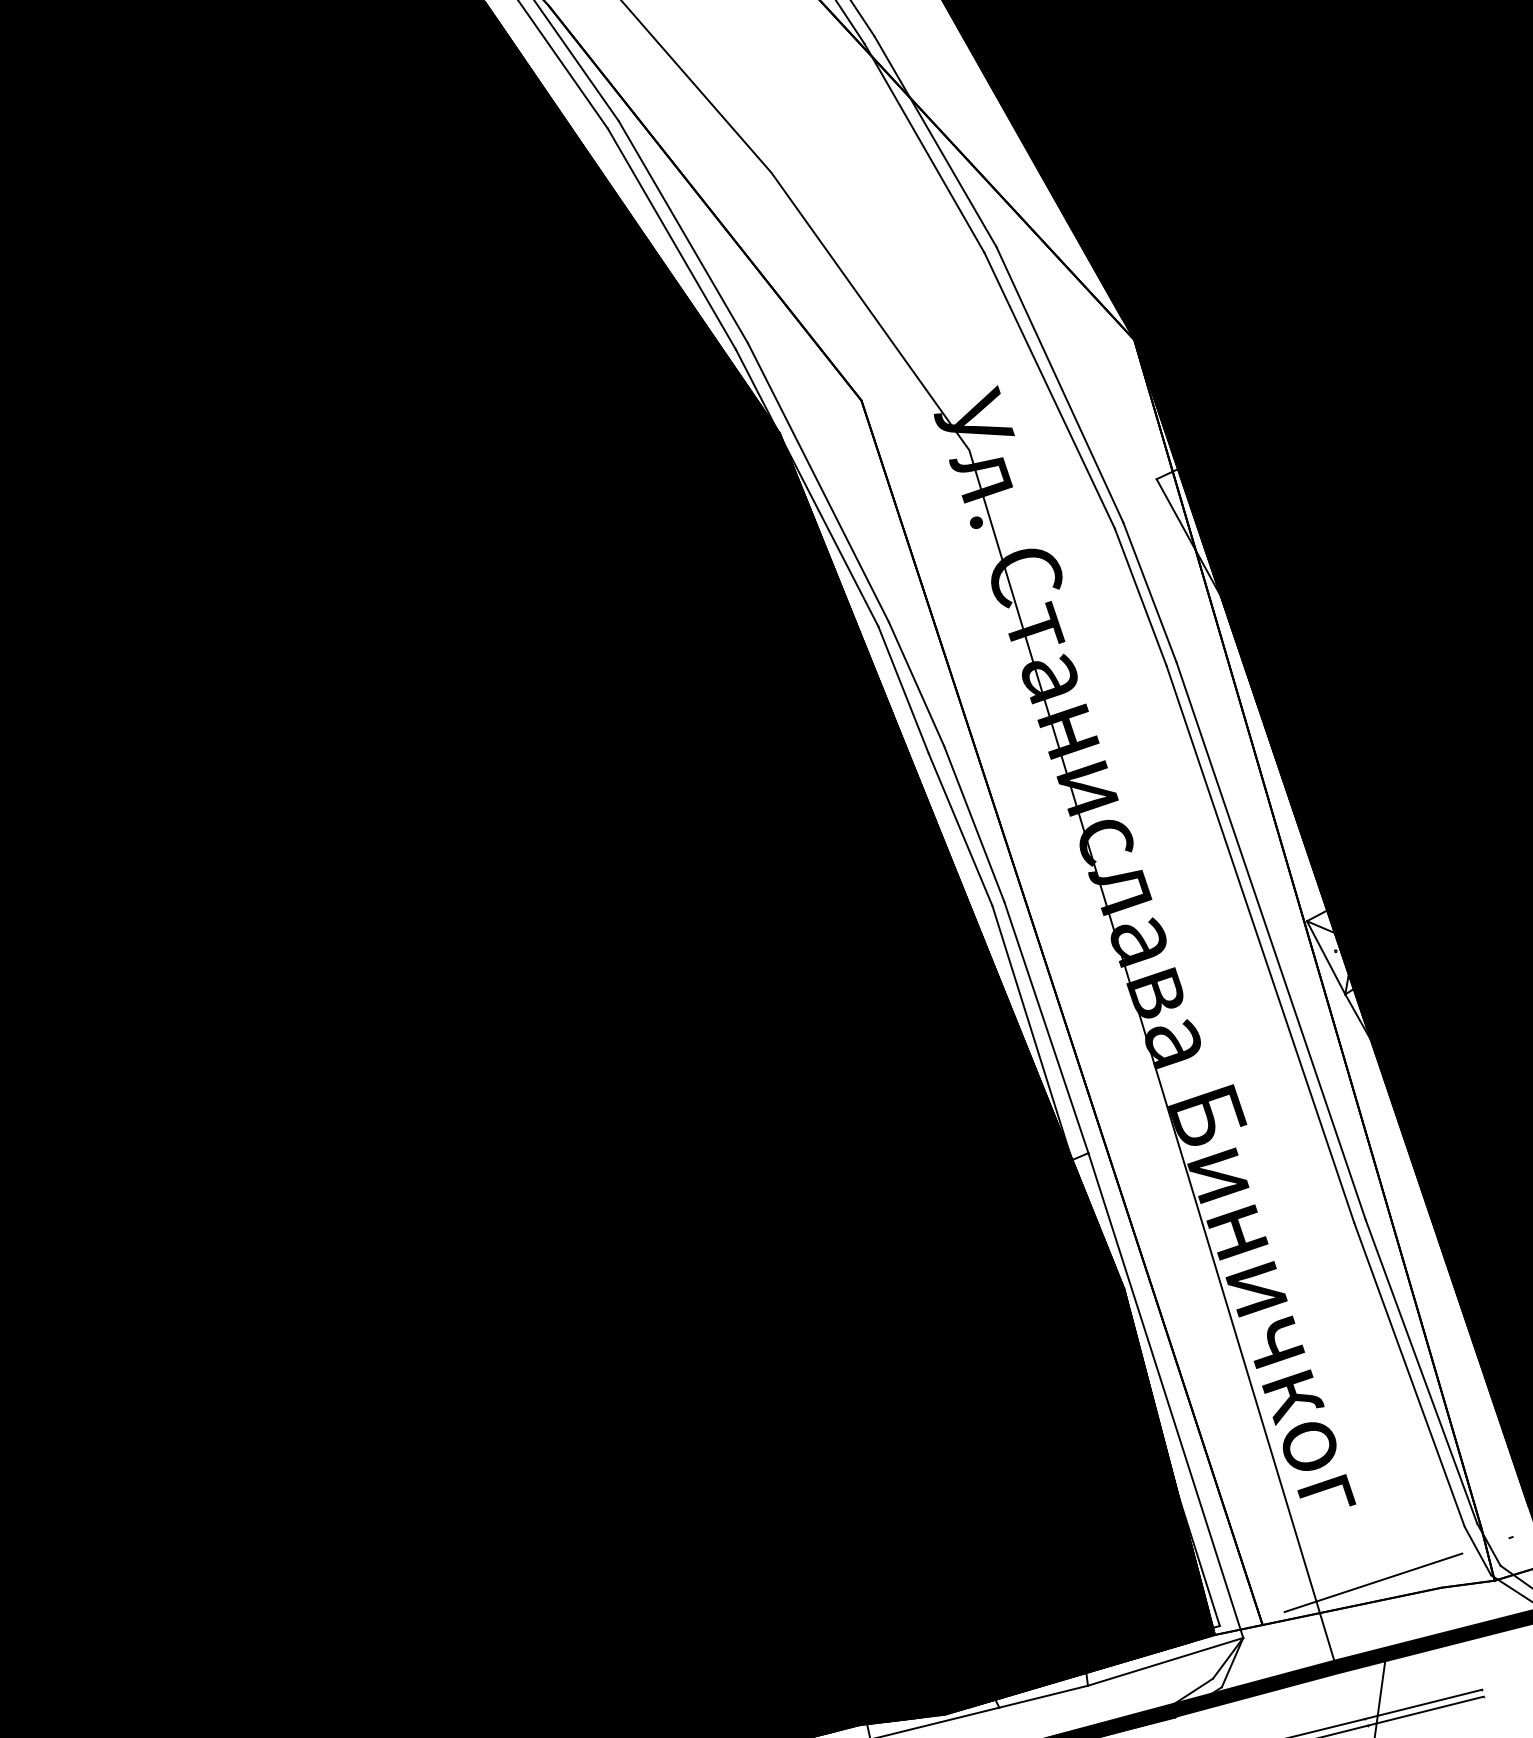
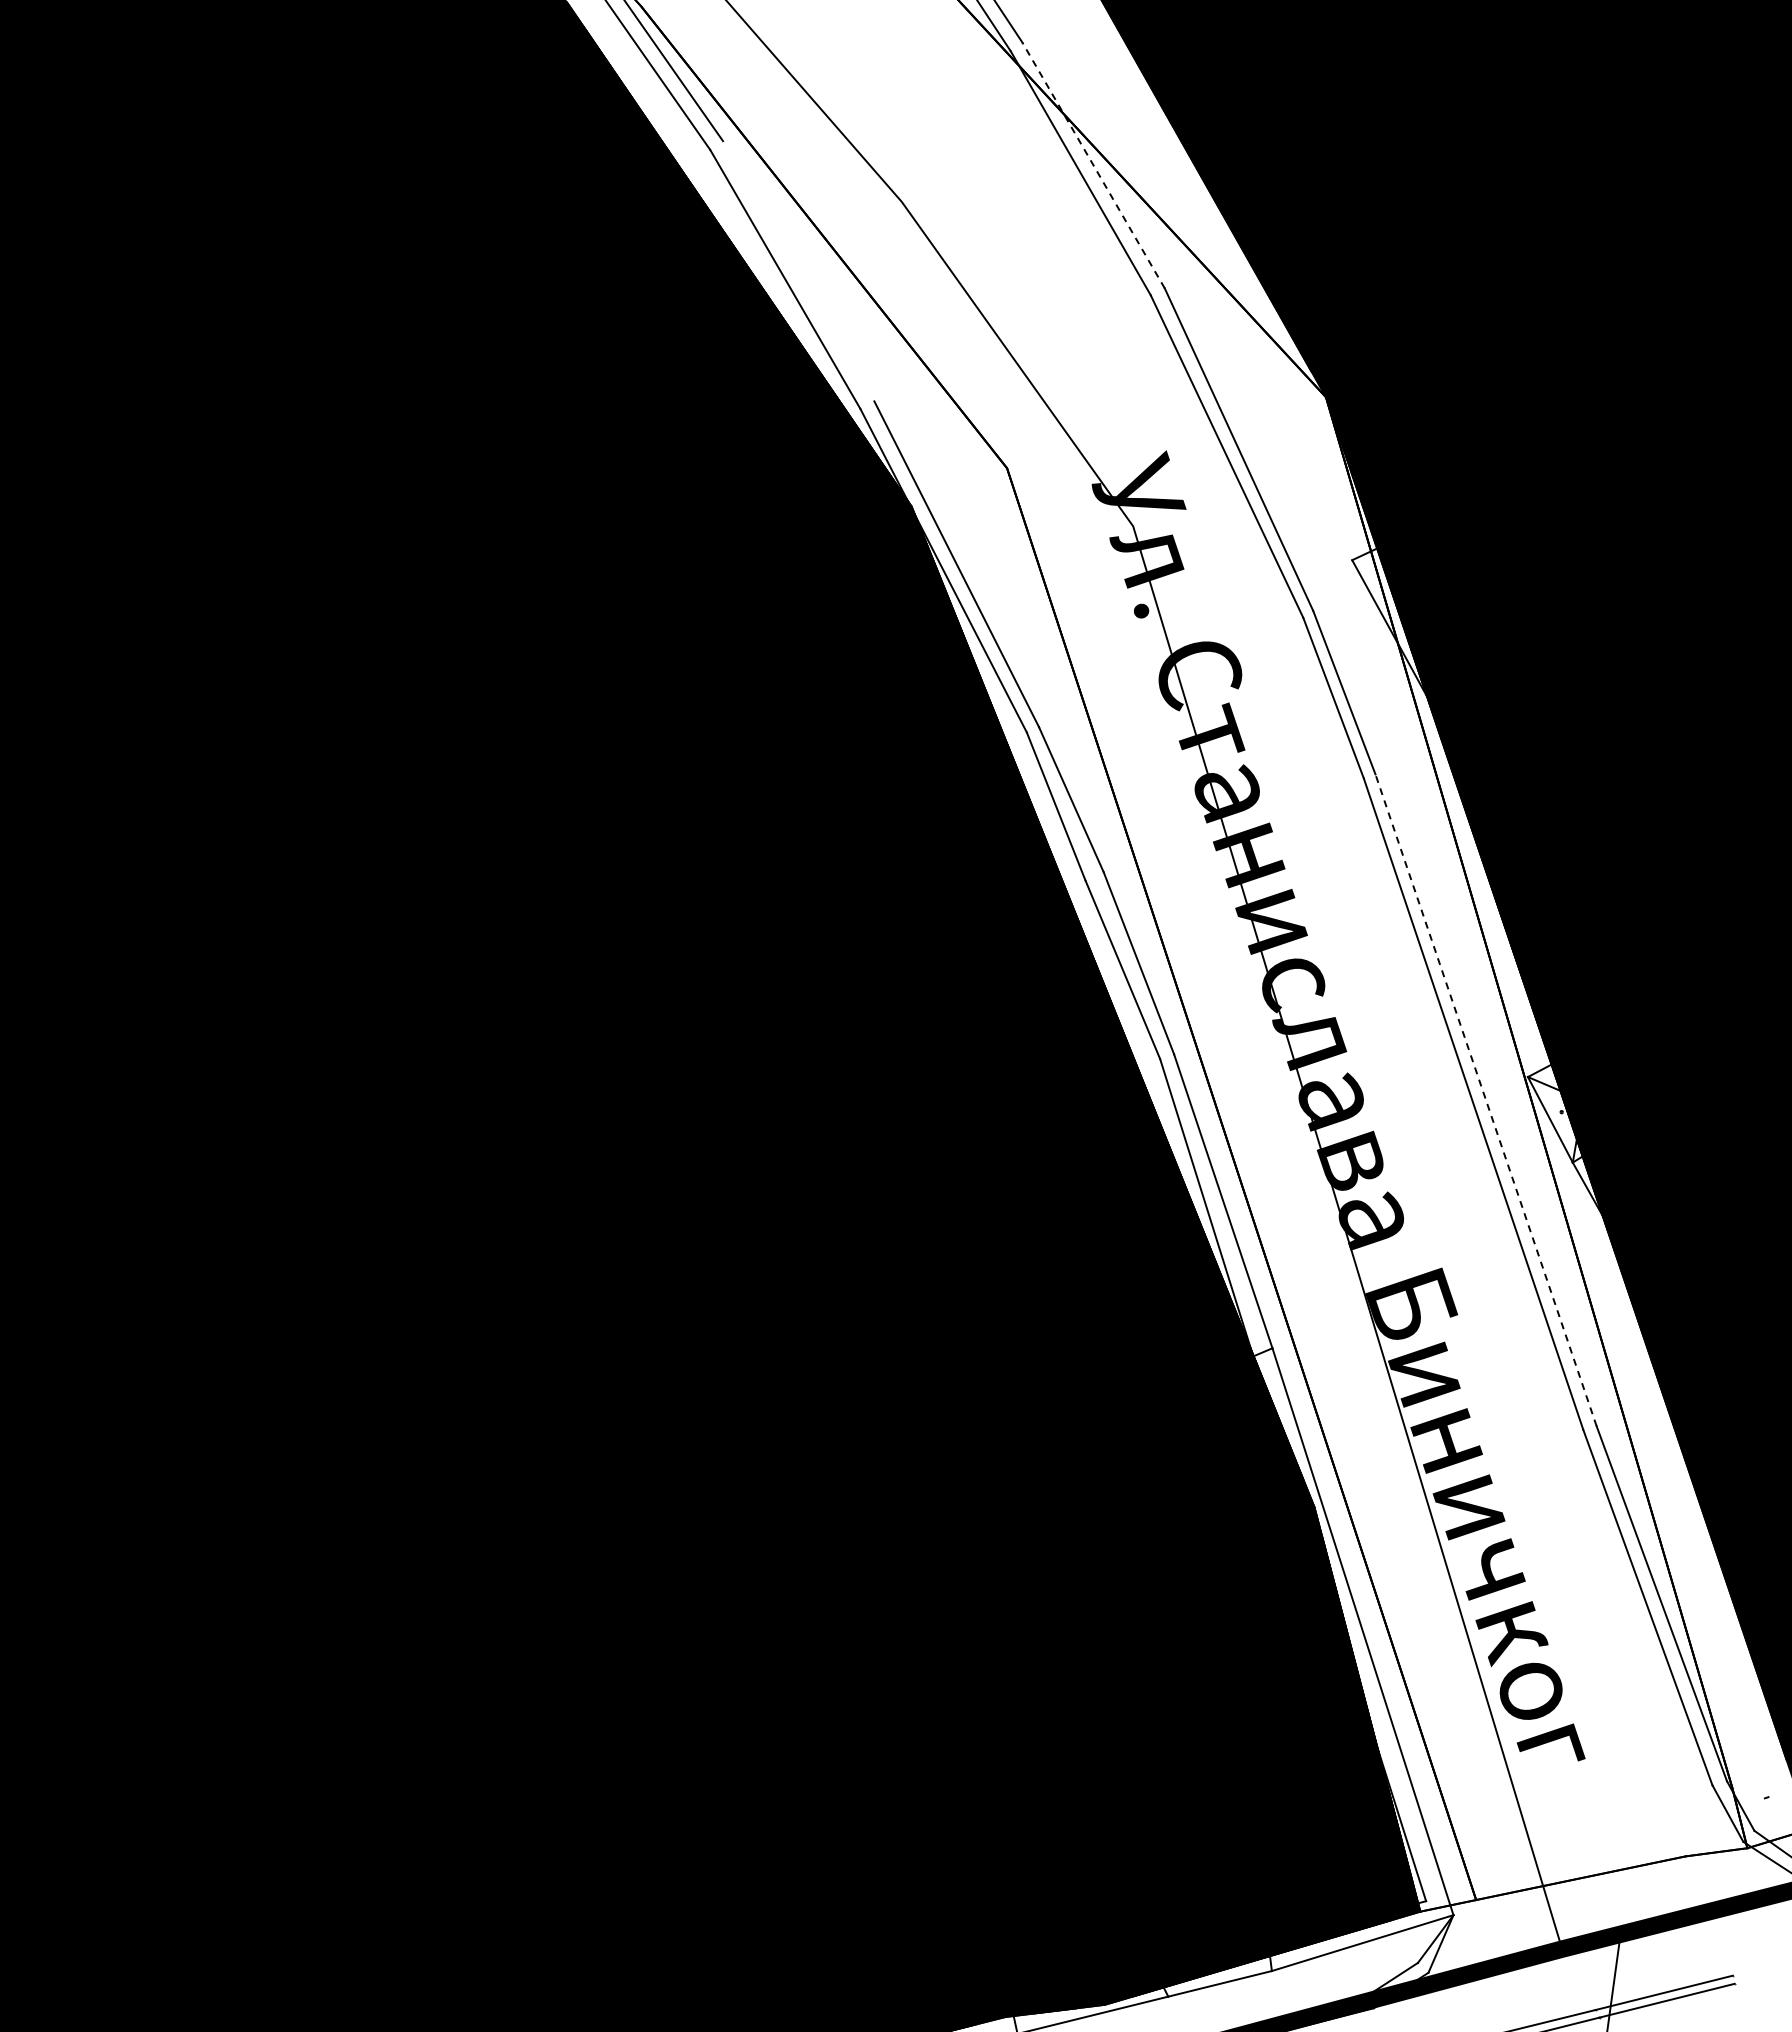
line: (935, 140) -> (1093, 164), solid -> dashed
line: (683, 232) -> (798, 271), removed
line: (1270, 940) -> (1485, 1099), solid -> dashed
line: (1373, 1582) -> (1605, 1850), removed

